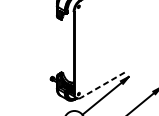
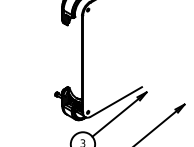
line: (103, 84) -> (116, 101), dashed -> solid

